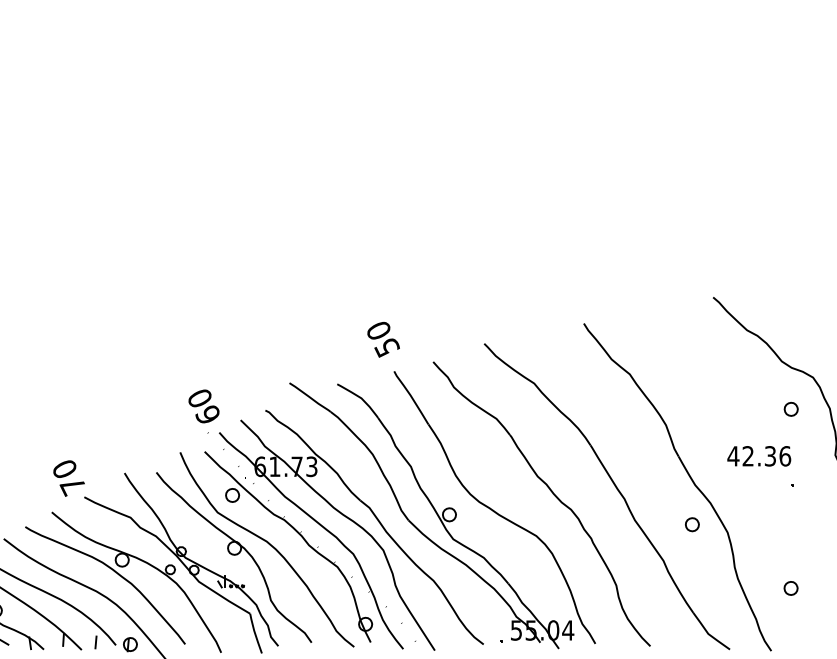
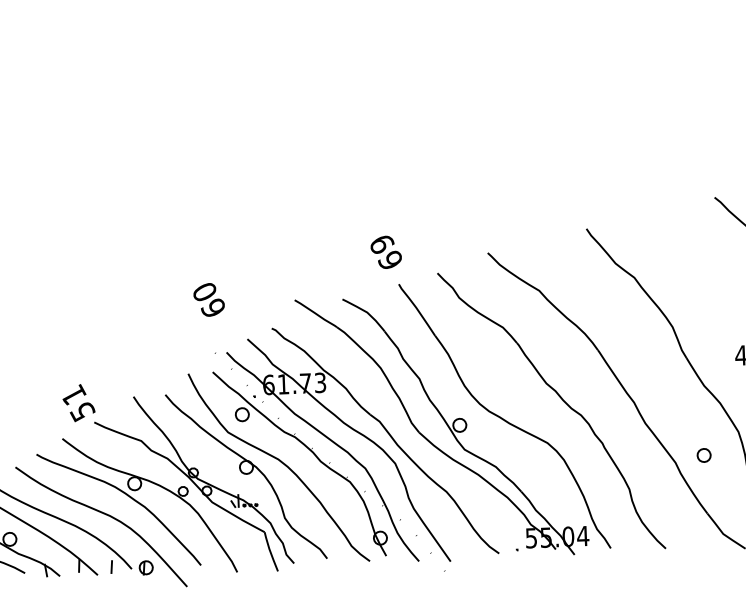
text: (383, 339) -> (386, 252), 50 -> 69
text: (203, 406) -> (208, 300), moved
text: (69, 477) -> (78, 403), 70 -> 51
part: (692, 524) -> (704, 455), moved

